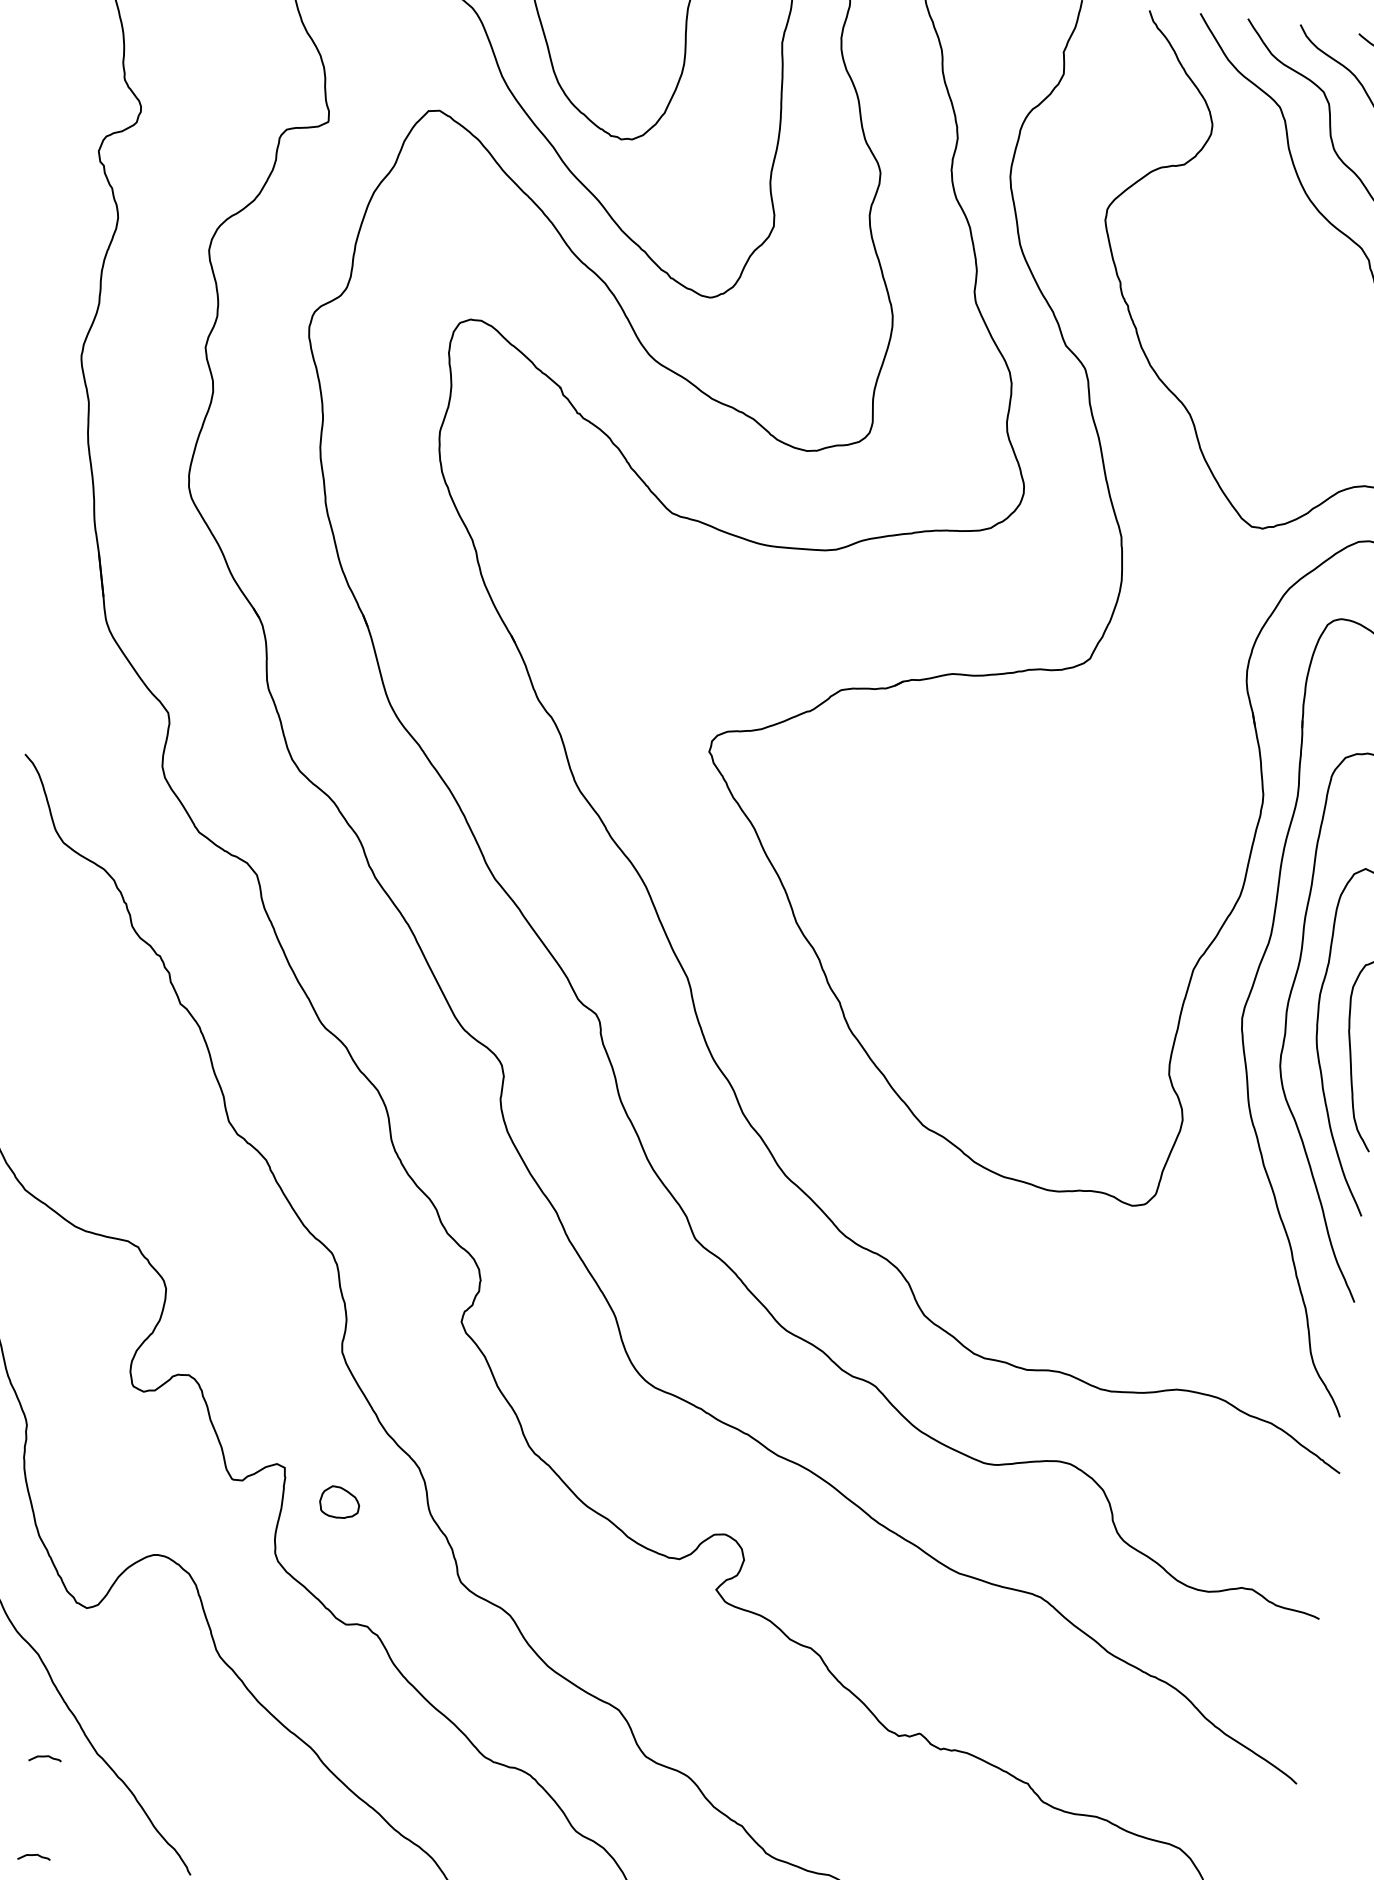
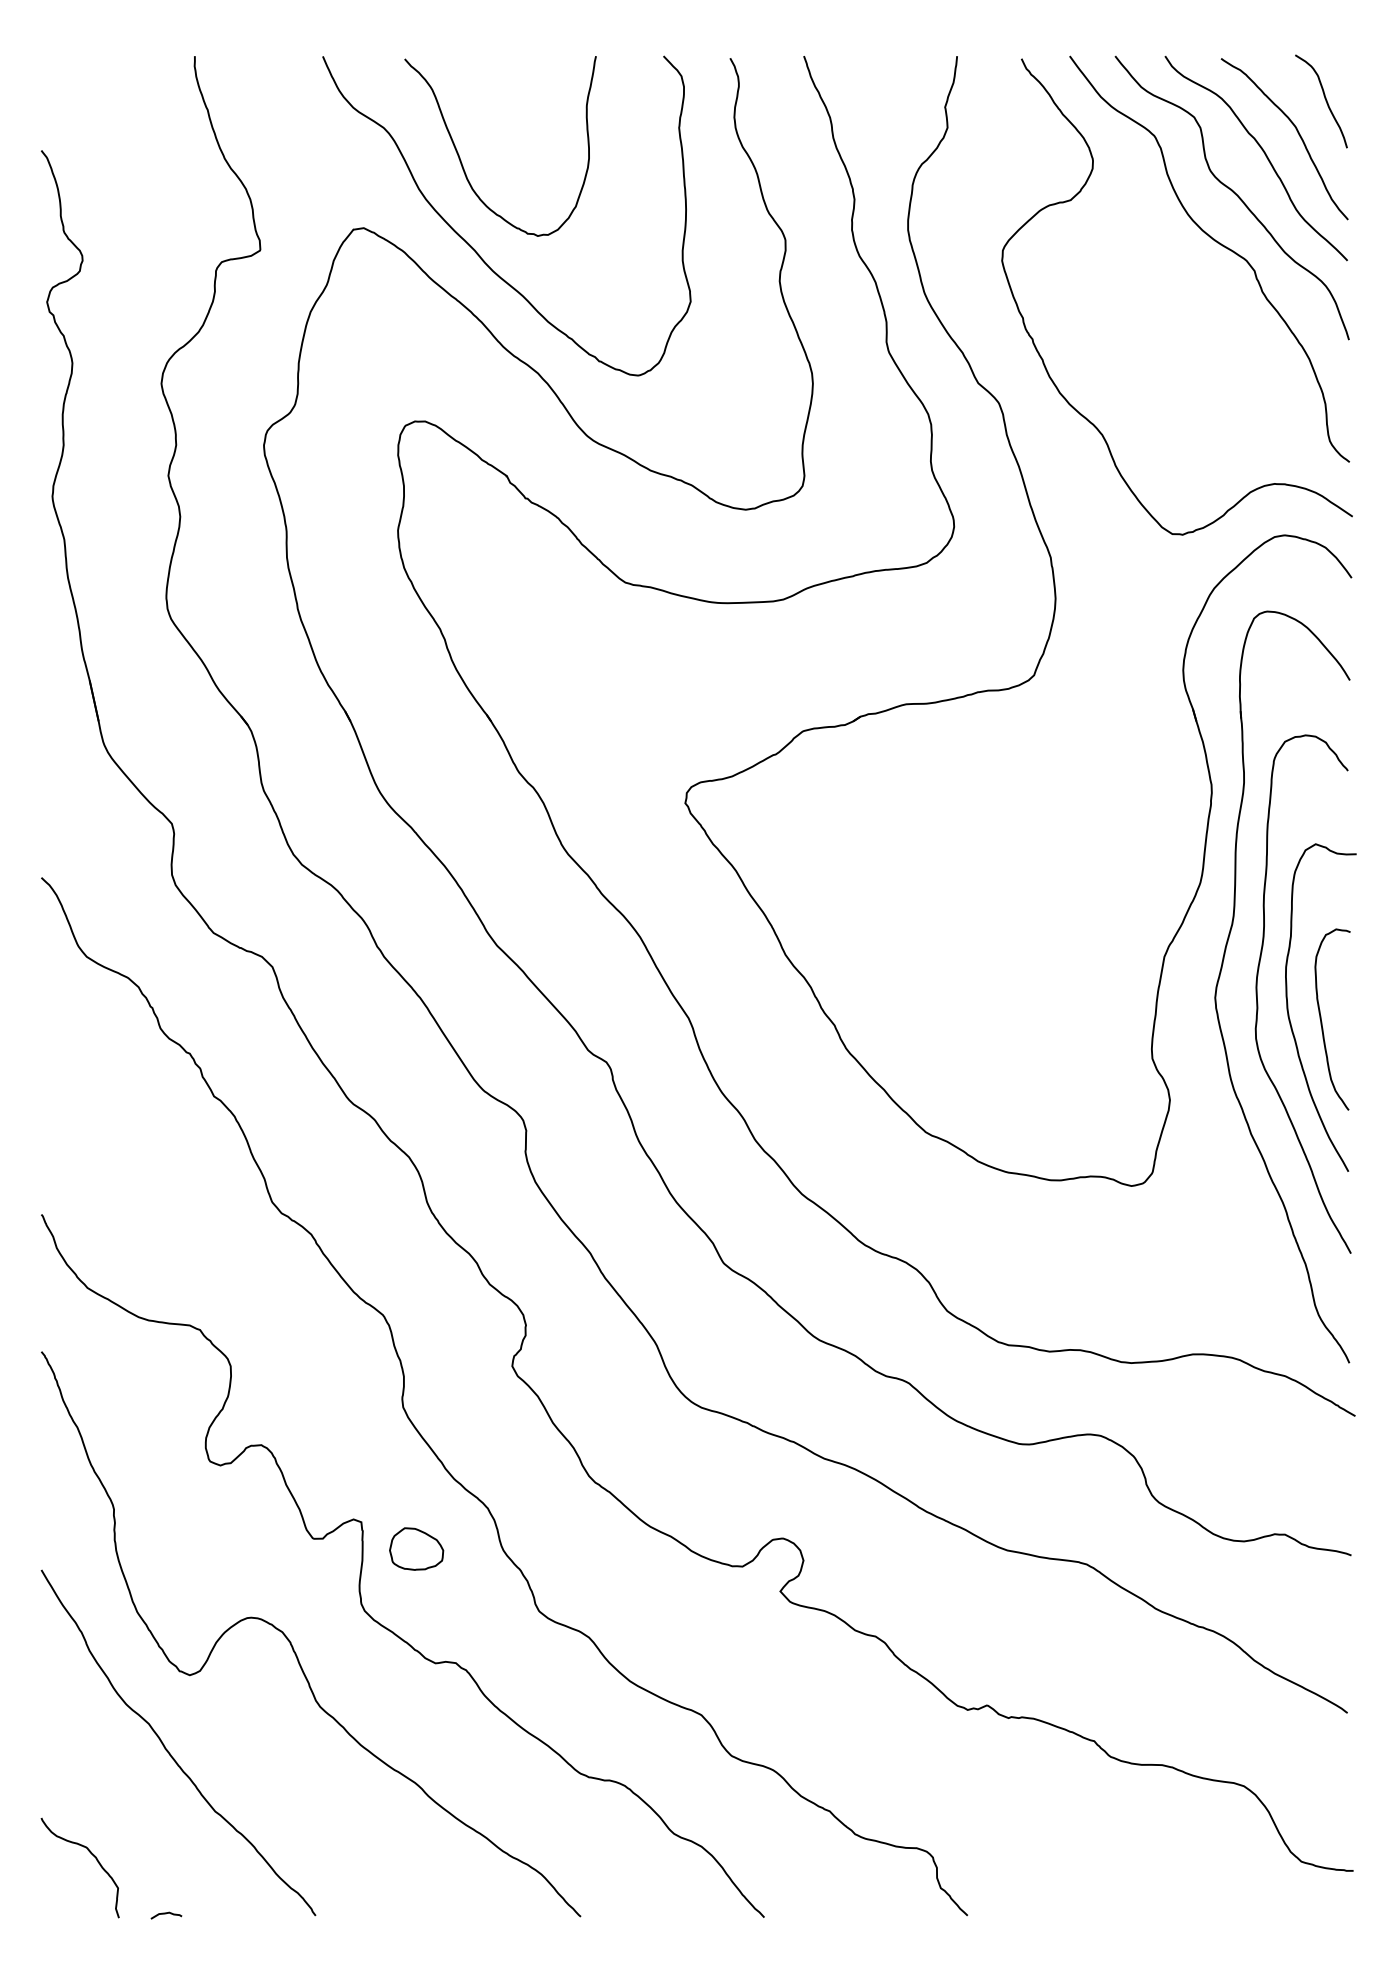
part: (339, 1501) -> (416, 1548), size x1.43
curve: (45, 1757) -> (166, 1820), removed

